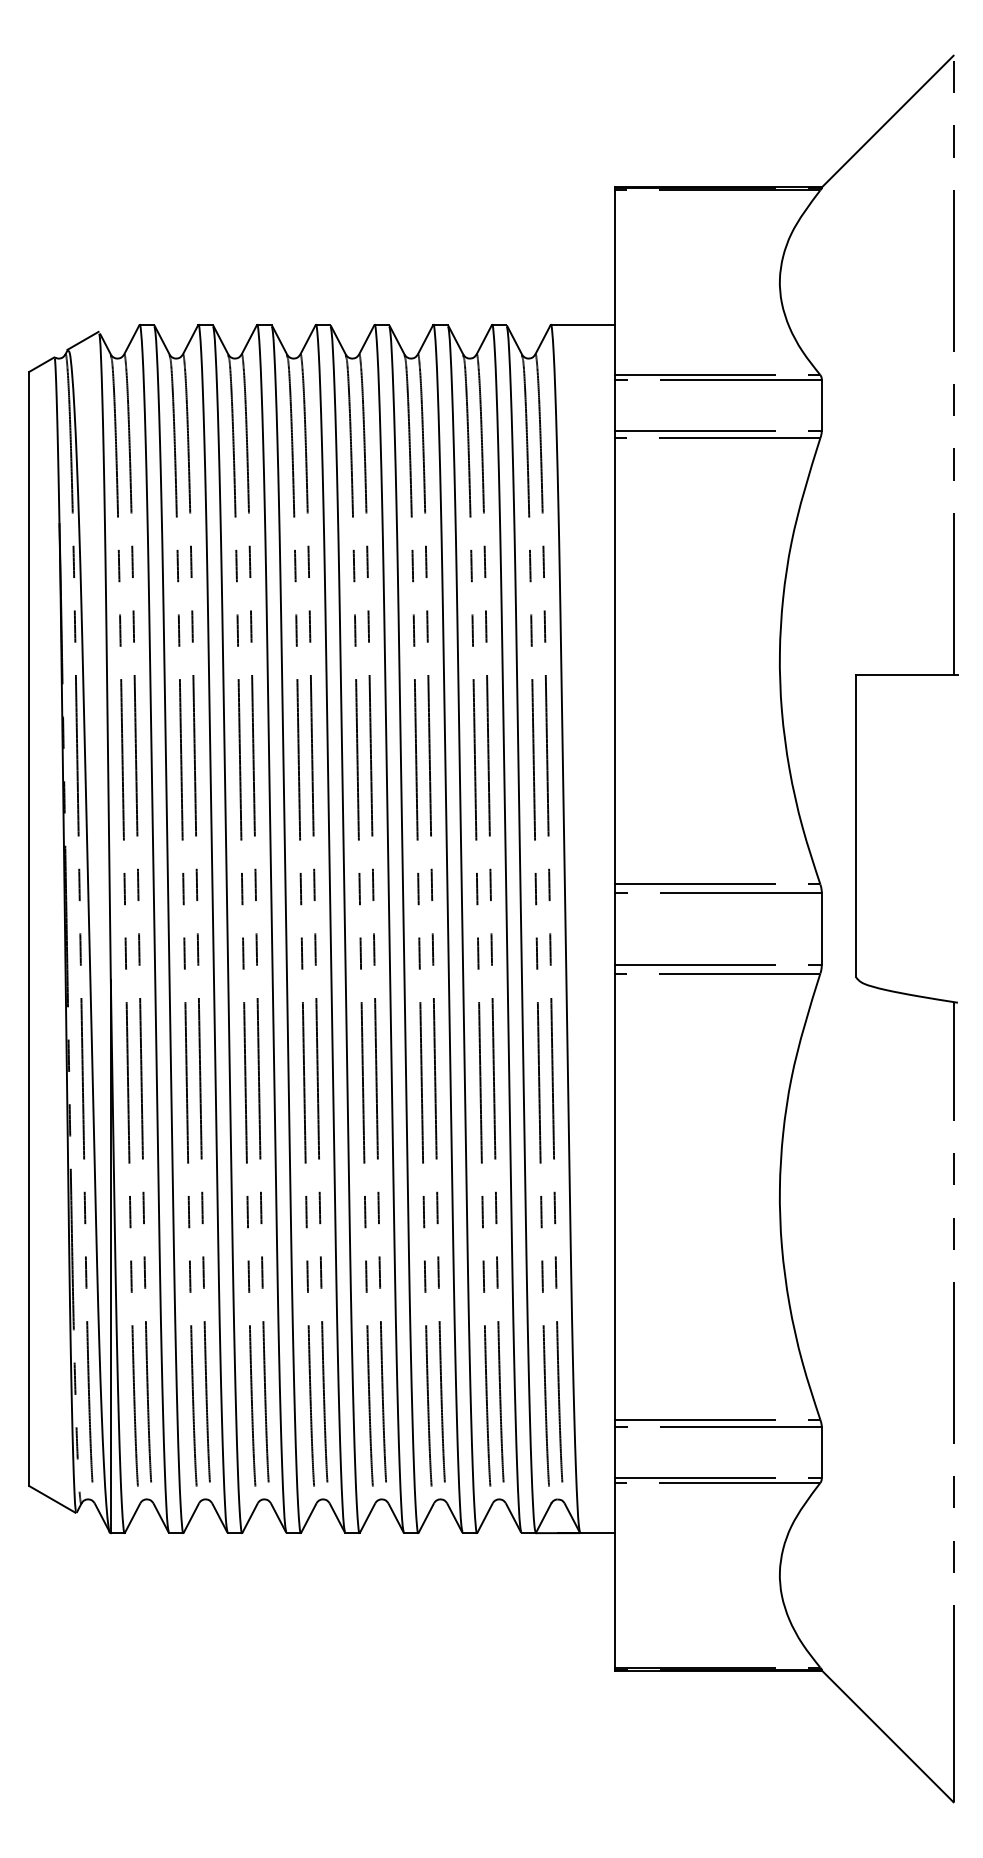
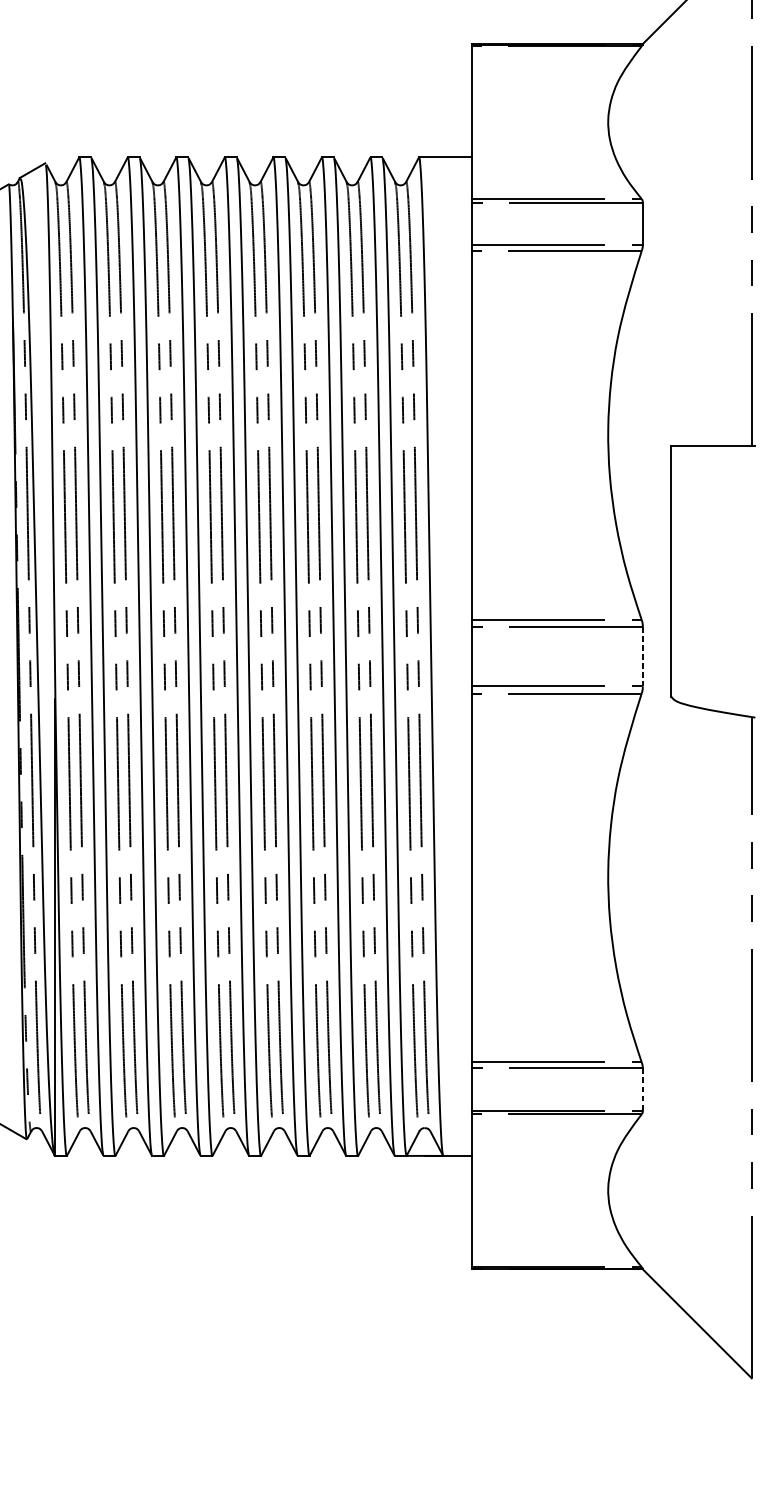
line: (821, 929) -> (642, 657), solid -> dashed
line: (821, 1453) -> (642, 1090), solid -> dashed

